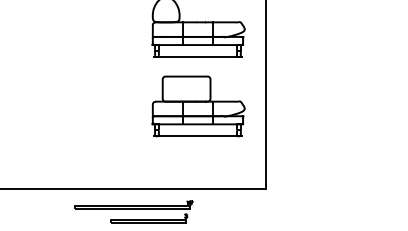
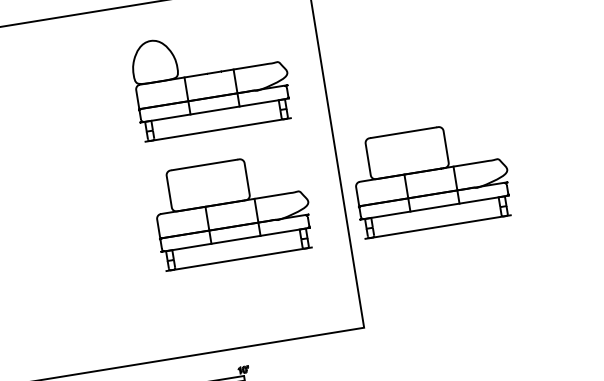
part: (320, 106) -> (431, 178), added

